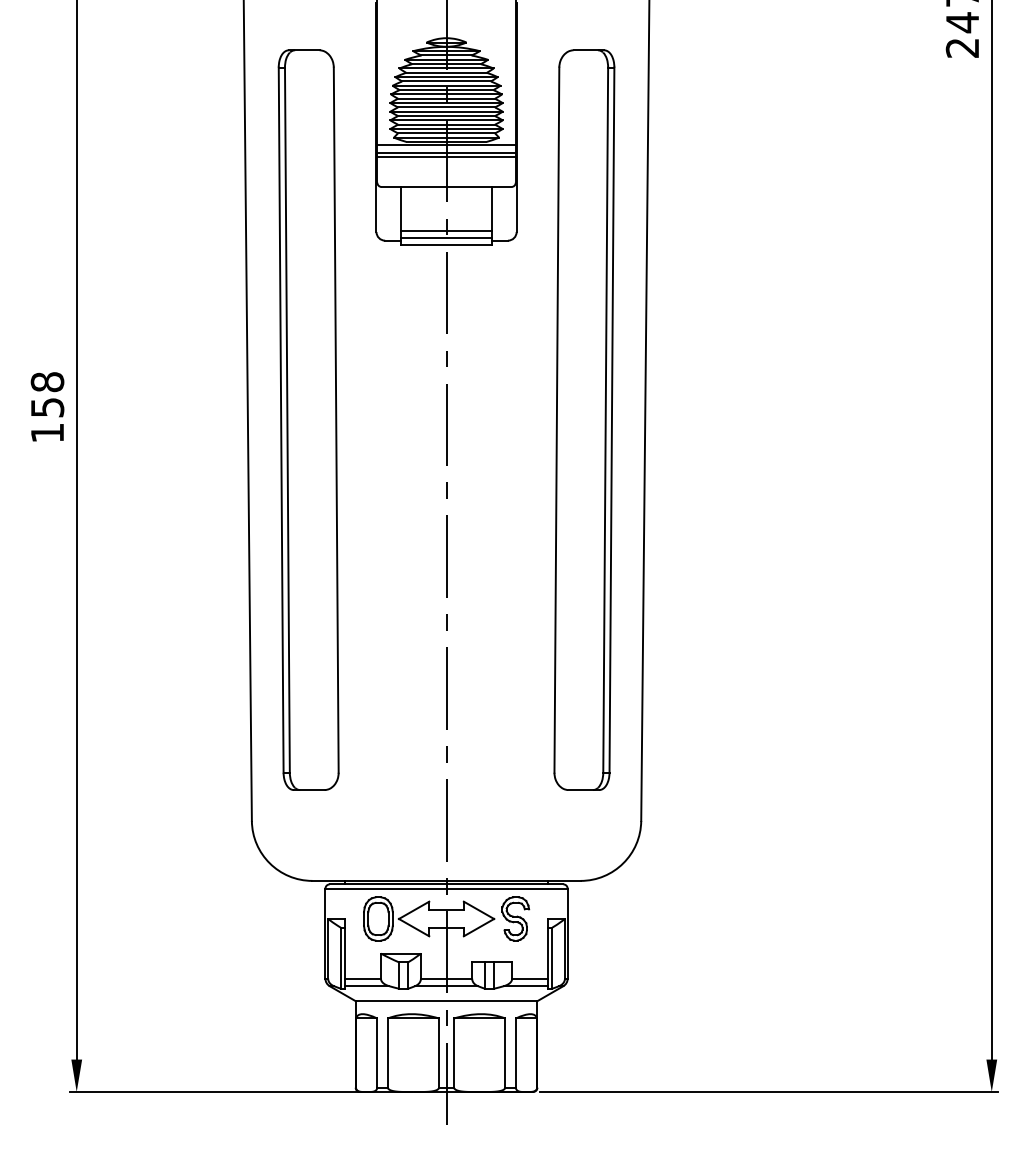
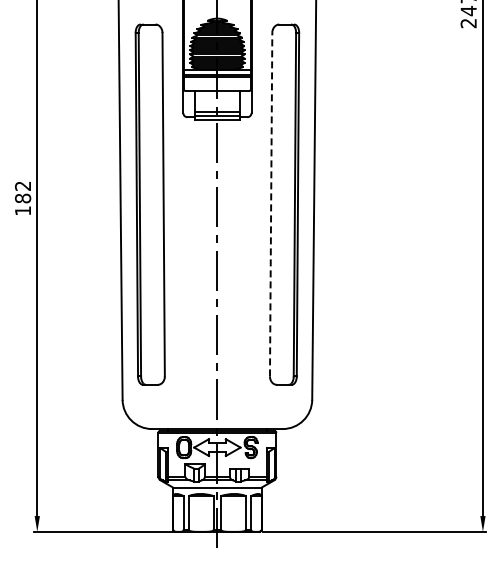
text: (48, 395) -> (23, 192), 158 -> 182
line: (557, 419) -> (271, 204), solid -> dashed

